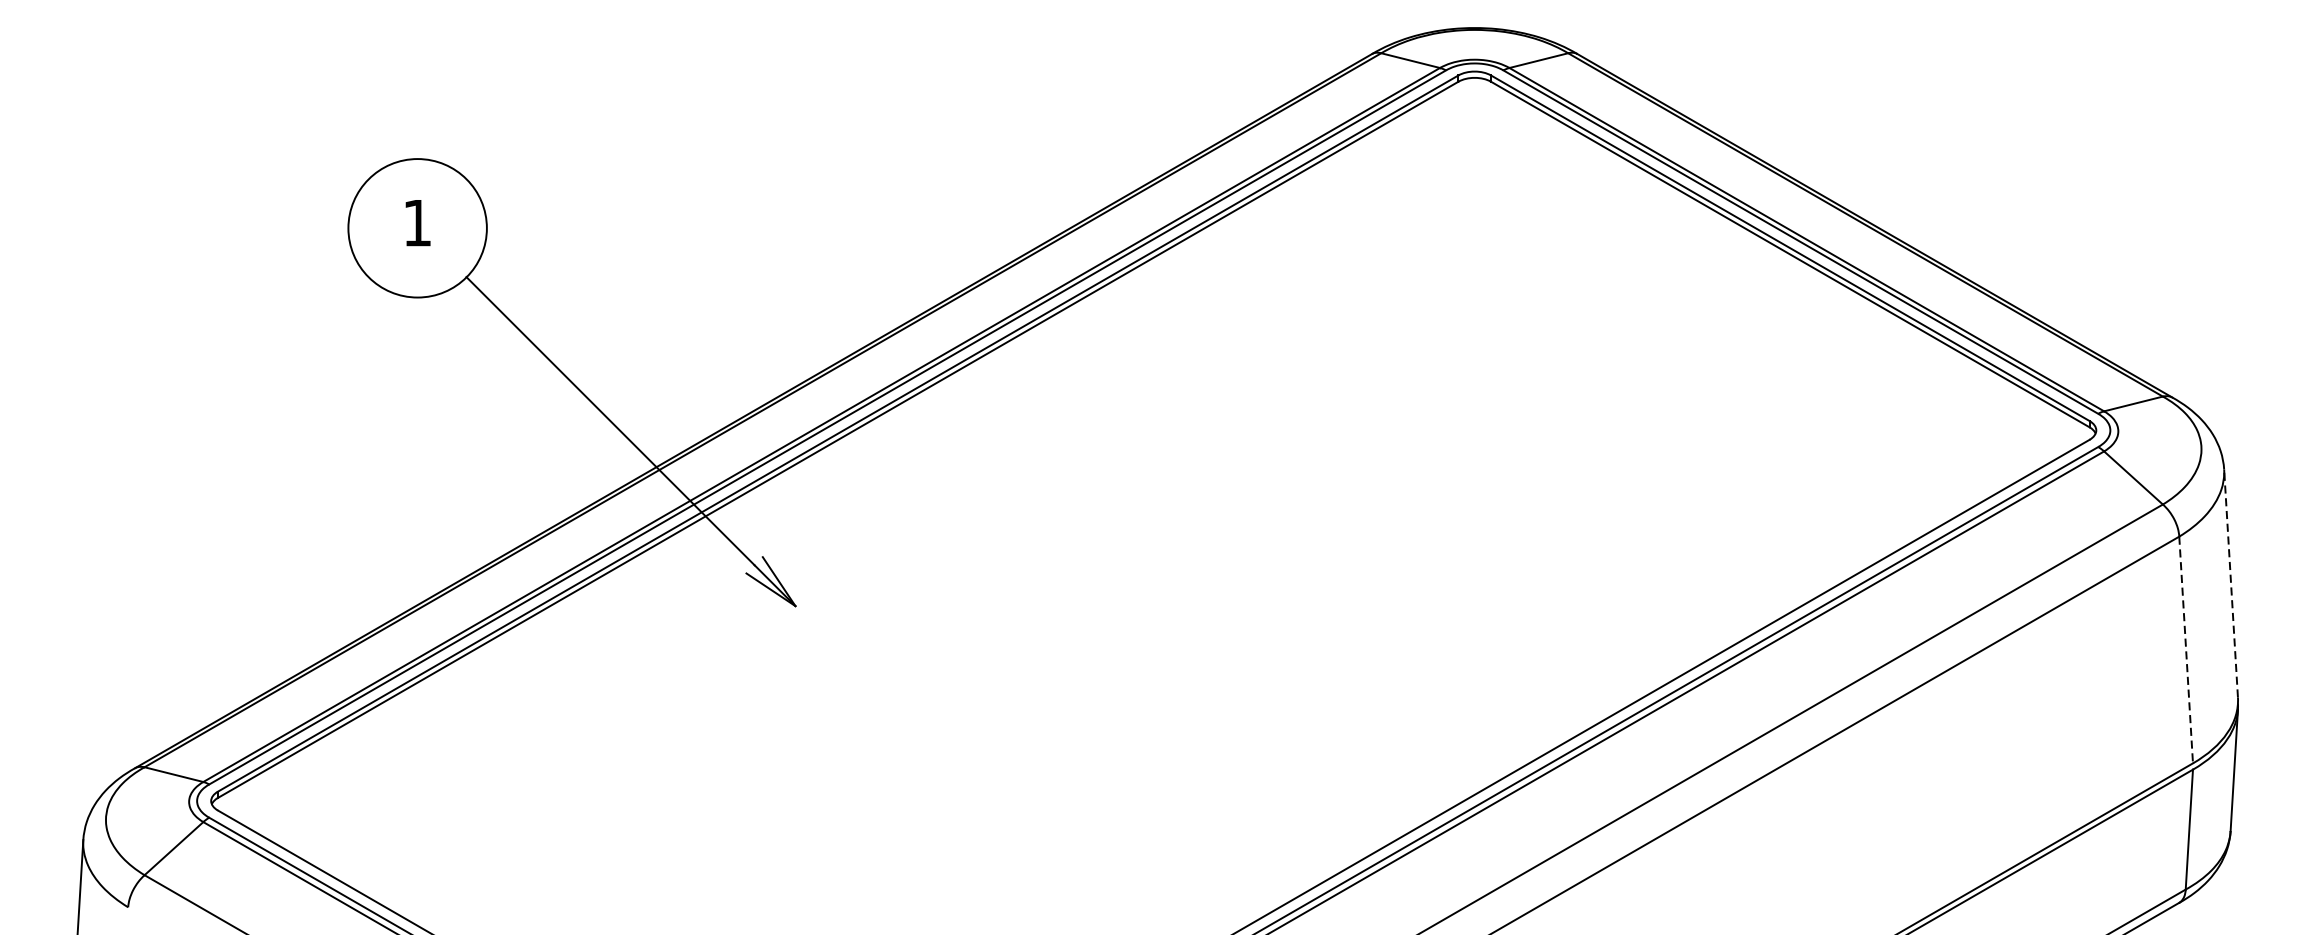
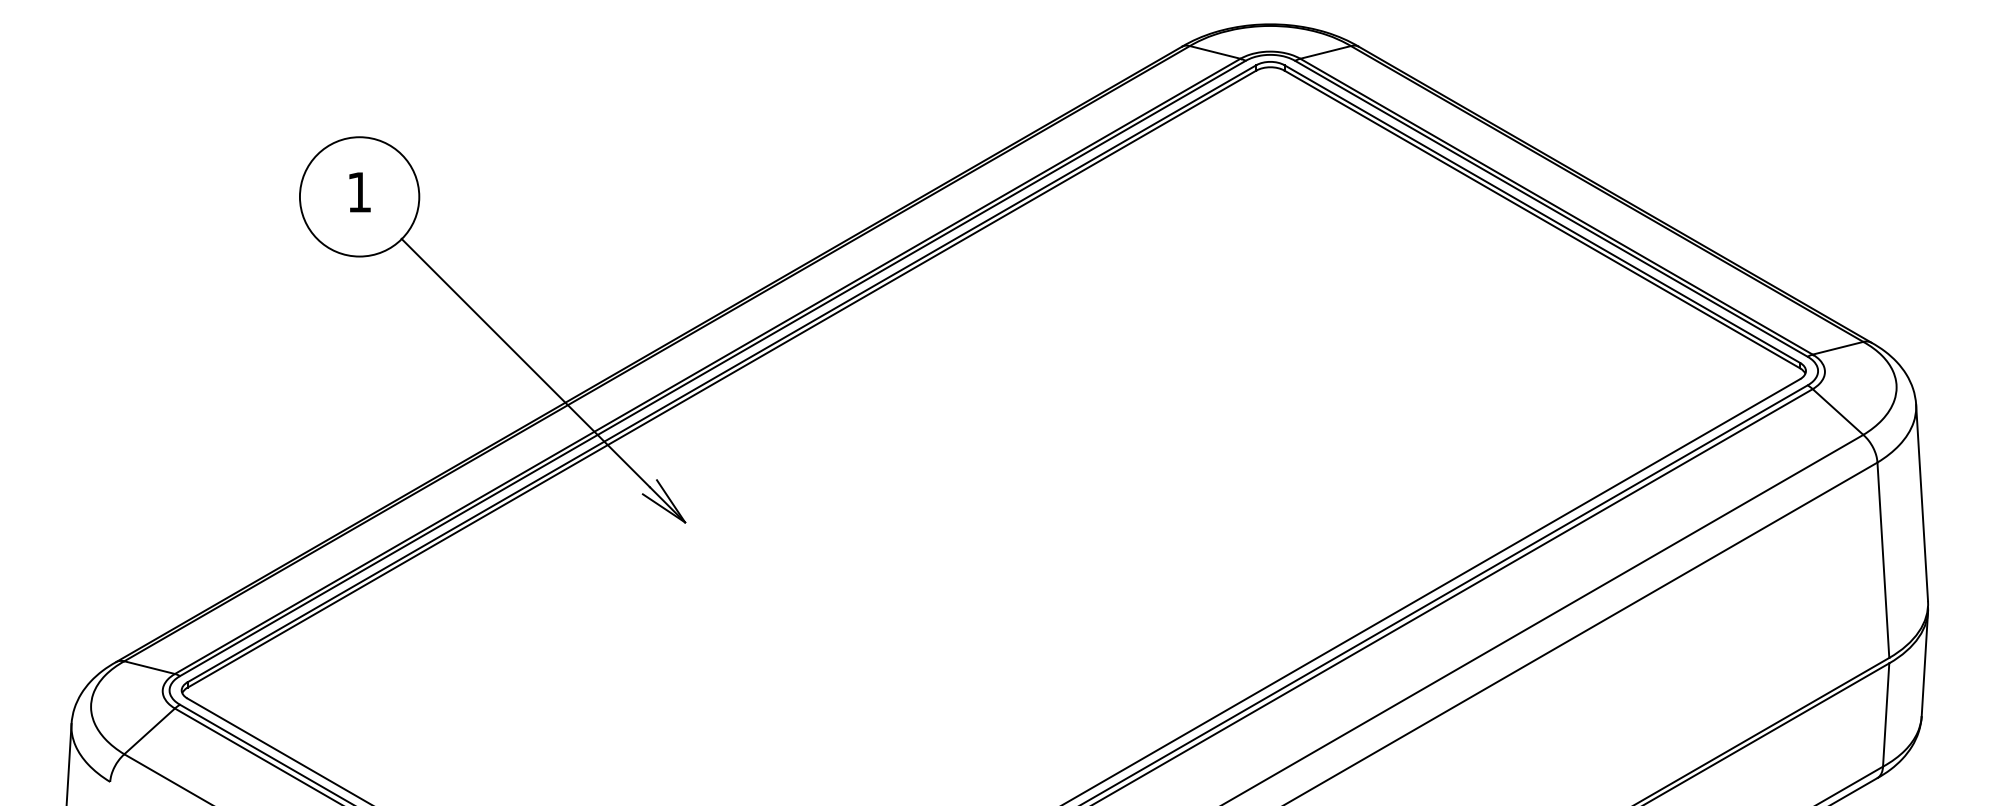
line: (2231, 582) -> (1922, 502), dashed -> solid
line: (2186, 650) -> (1883, 560), dashed -> solid

